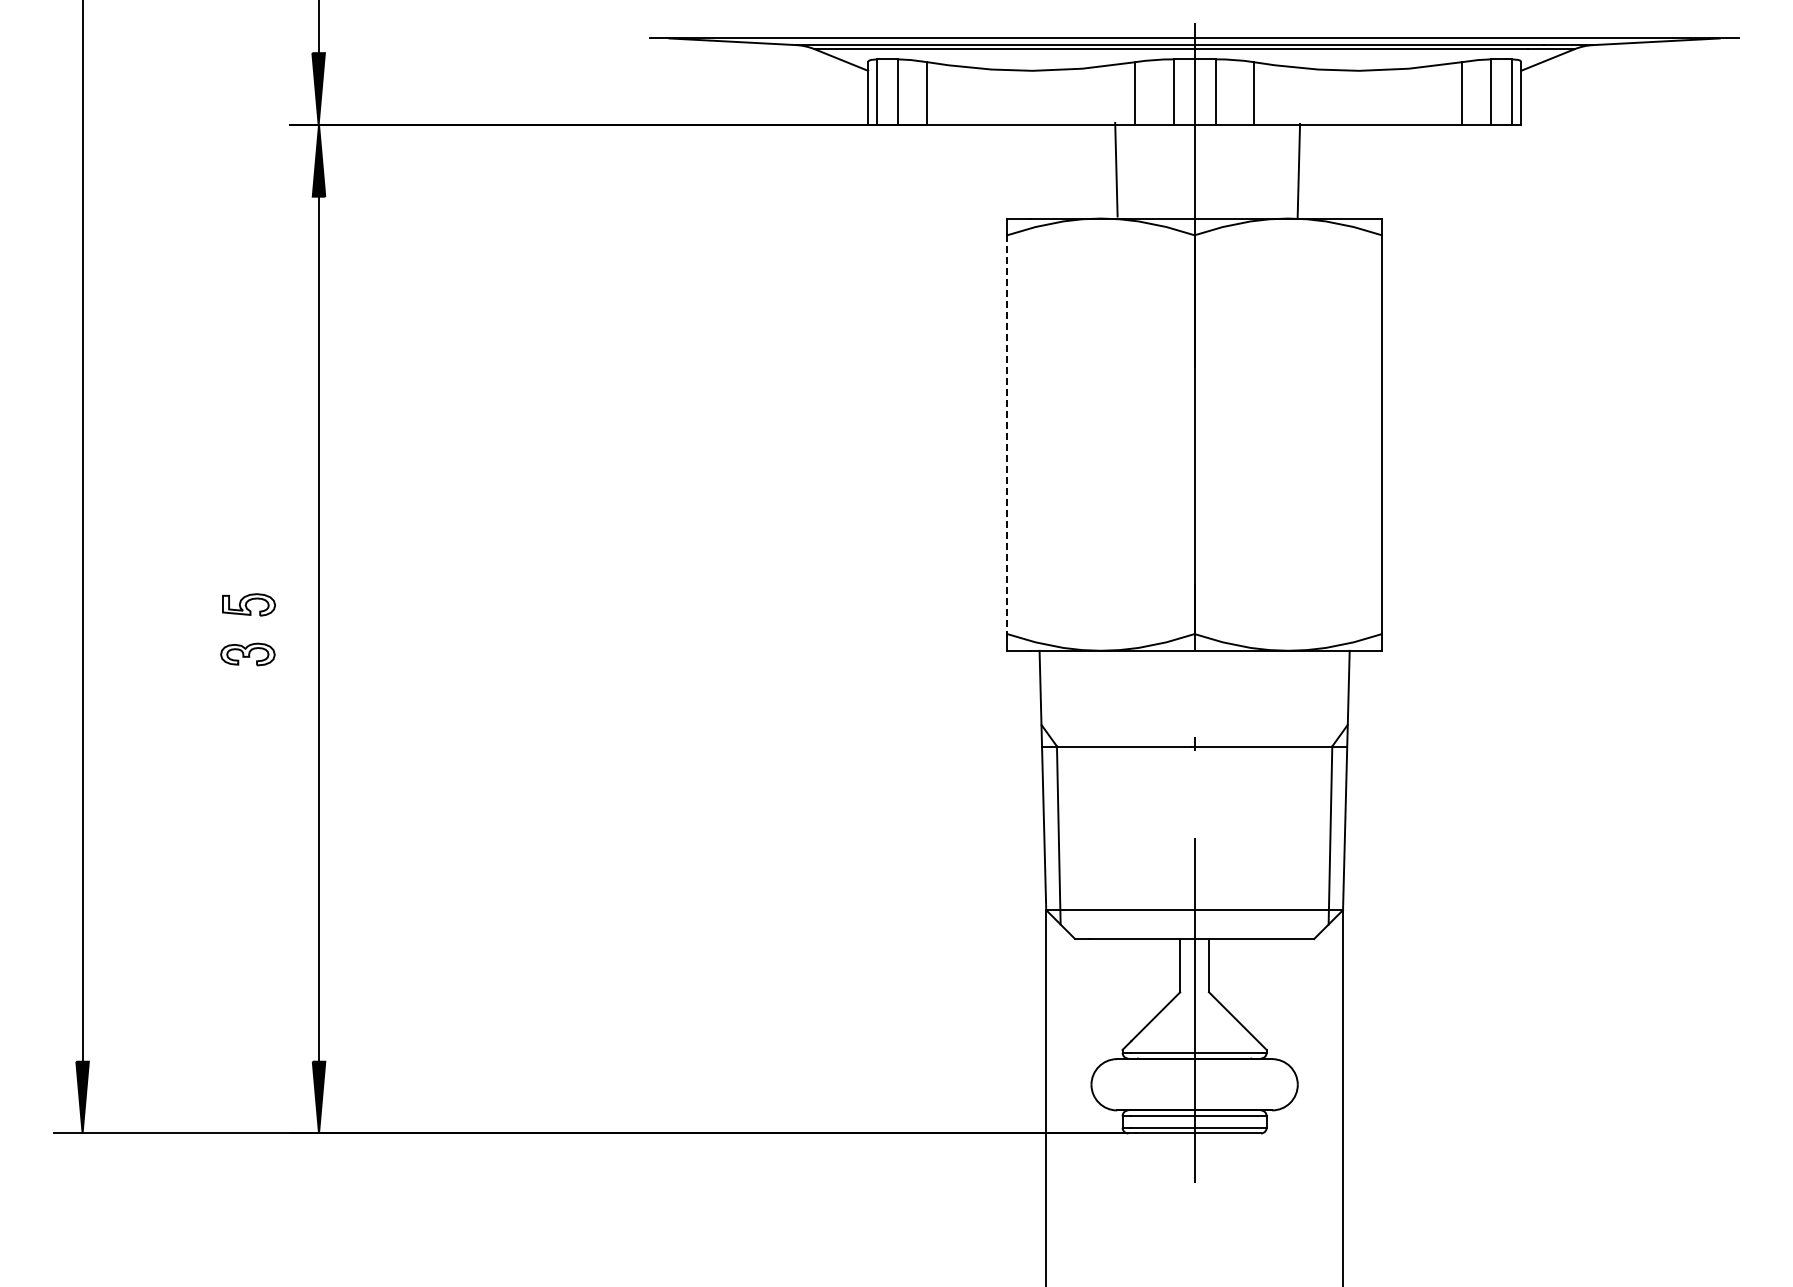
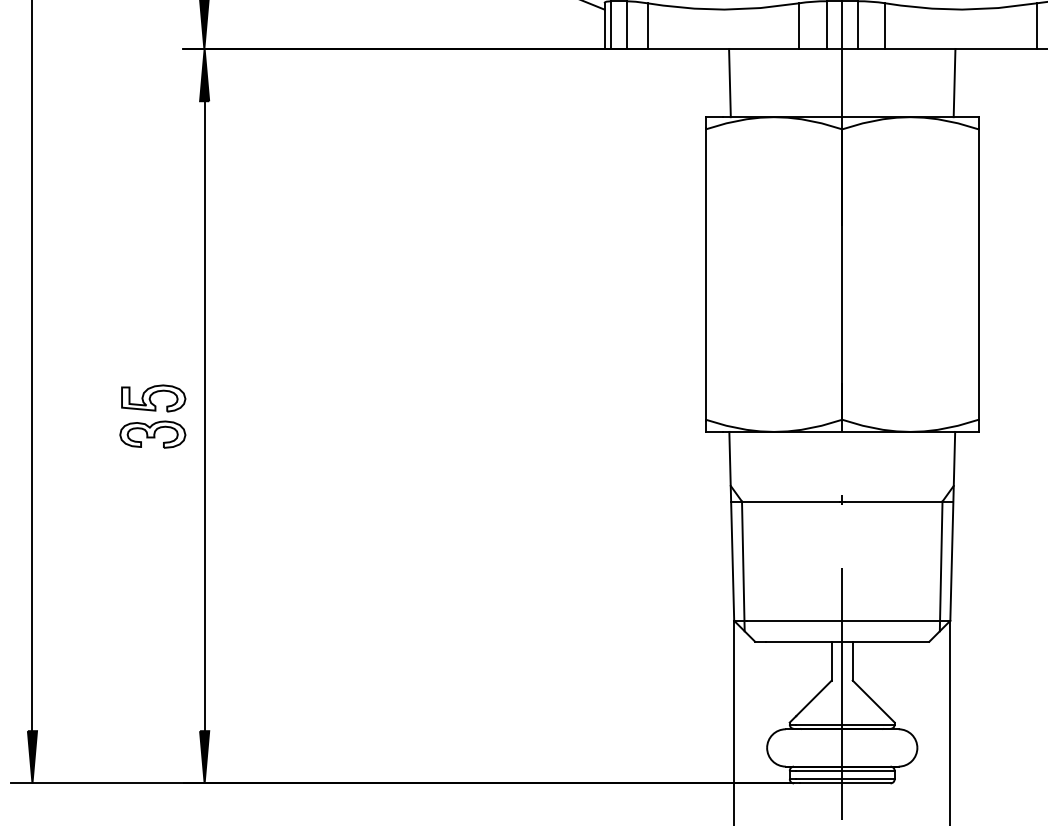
line: (1116, 169) -> (730, 82), moved
line: (1298, 170) -> (954, 82), moved
line: (1007, 435) -> (705, 275), dashed -> solid
part: (248, 604) -> (153, 398), size x1.67
part: (247, 654) -> (152, 434), size x1.67

